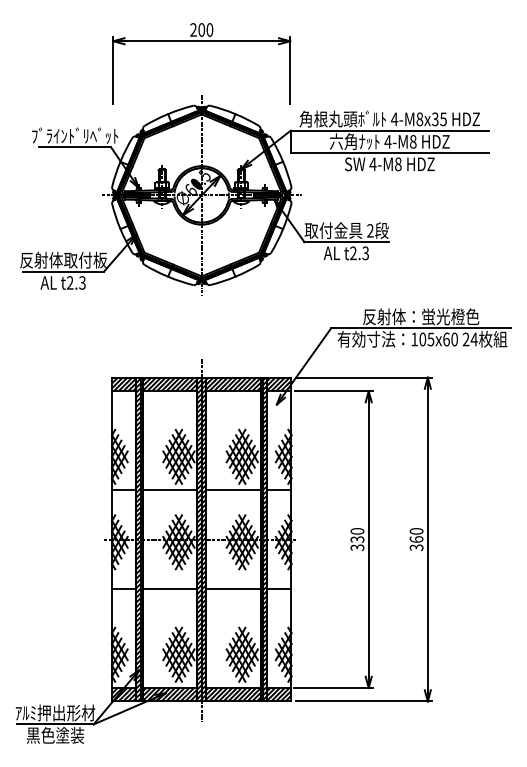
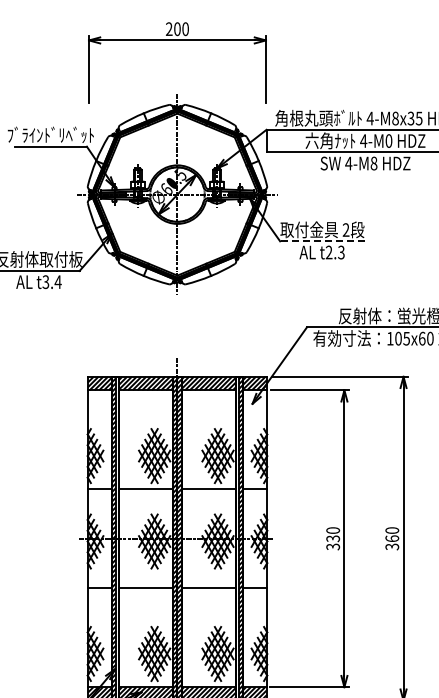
text: (413, 142) -> (389, 141), 4-M8 -> 4-M0
line: (346, 242) -> (322, 241), solid -> dashed
text: (76, 282) -> (52, 281), t2.3 -> t3.4

